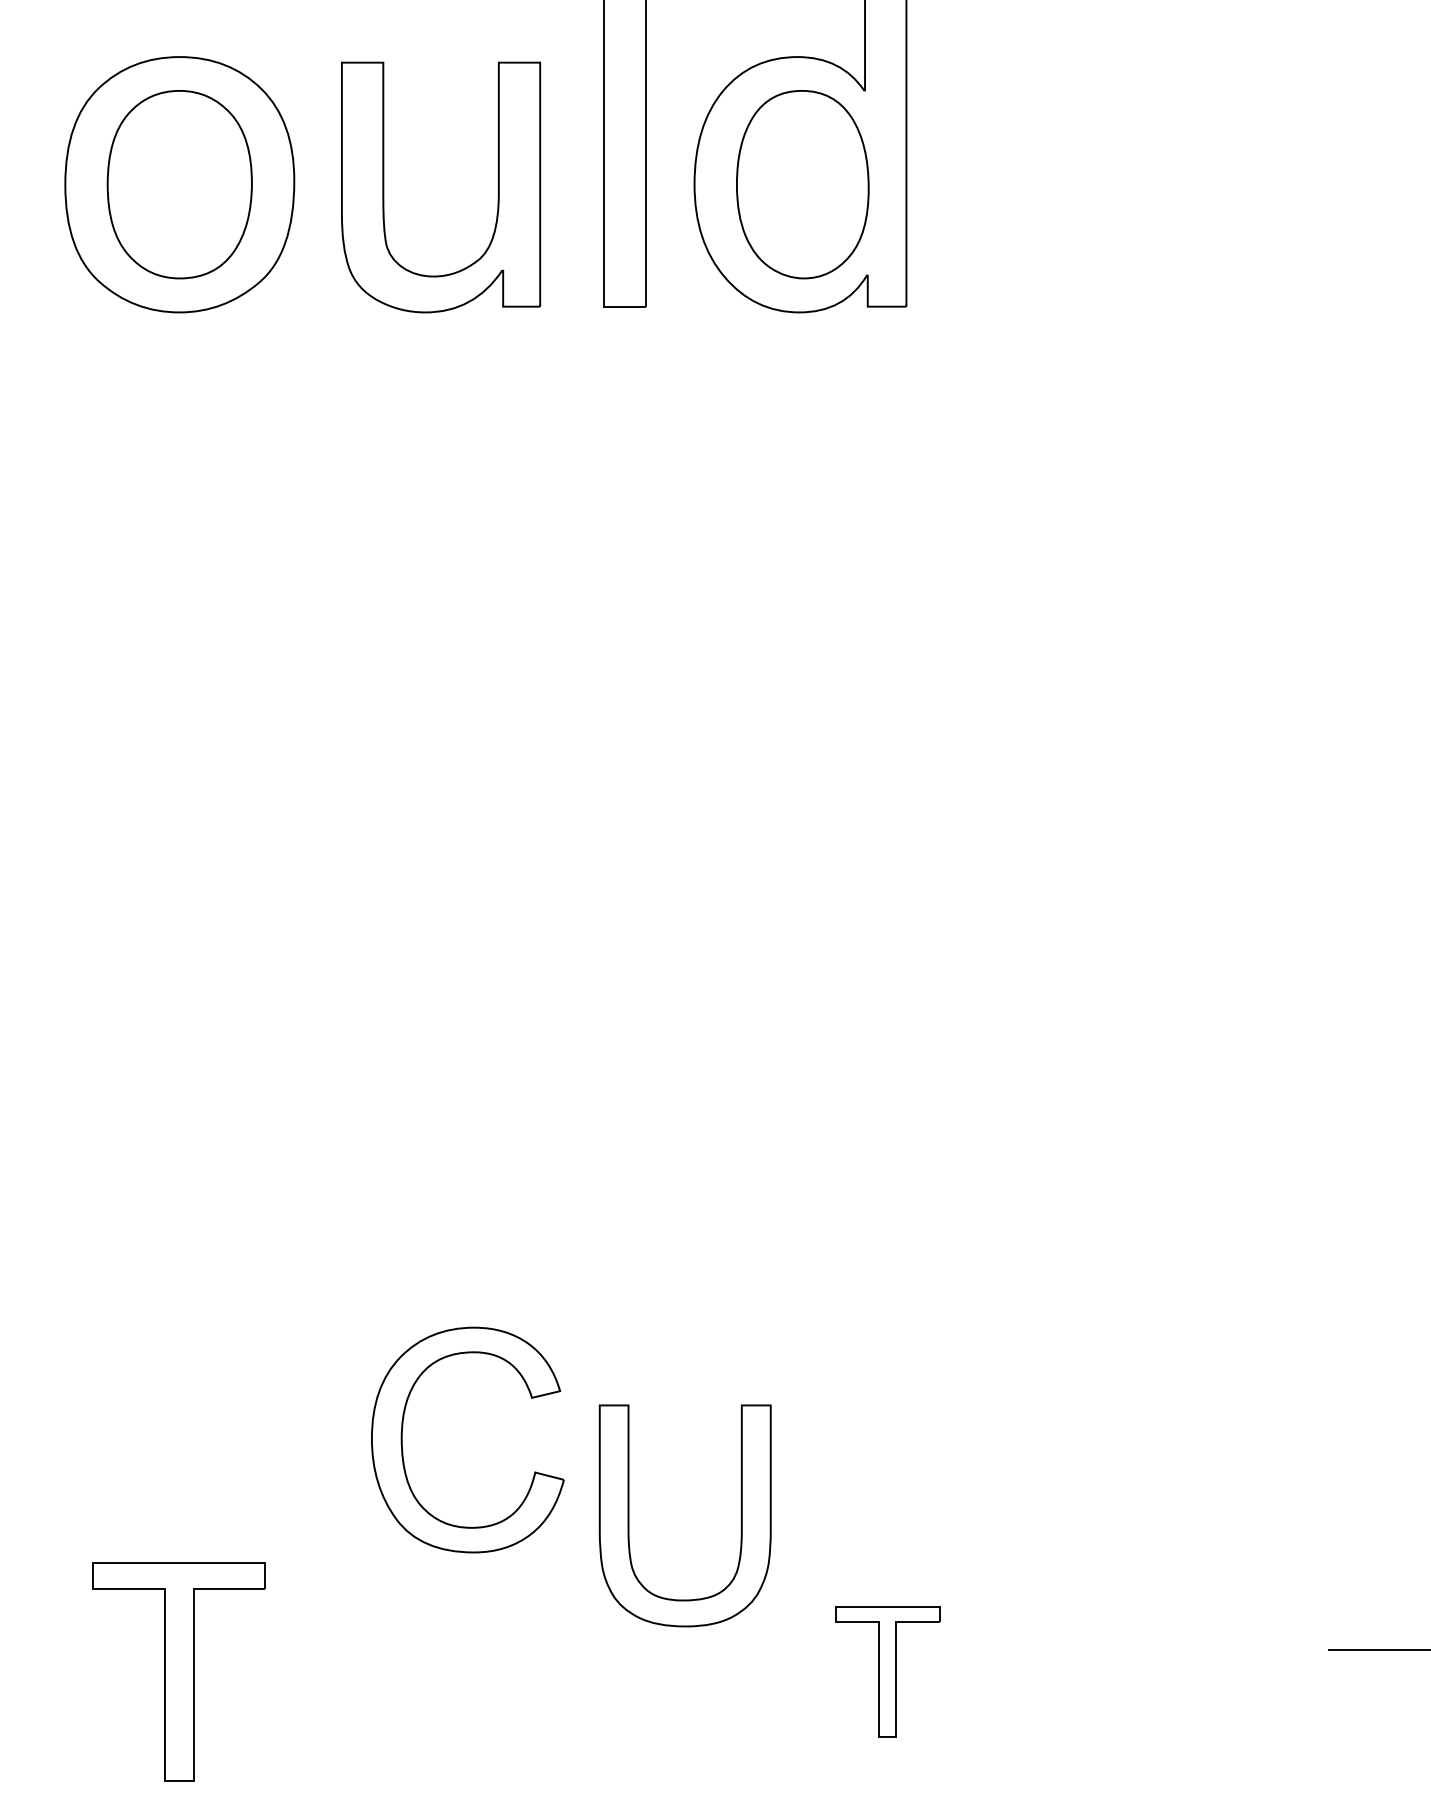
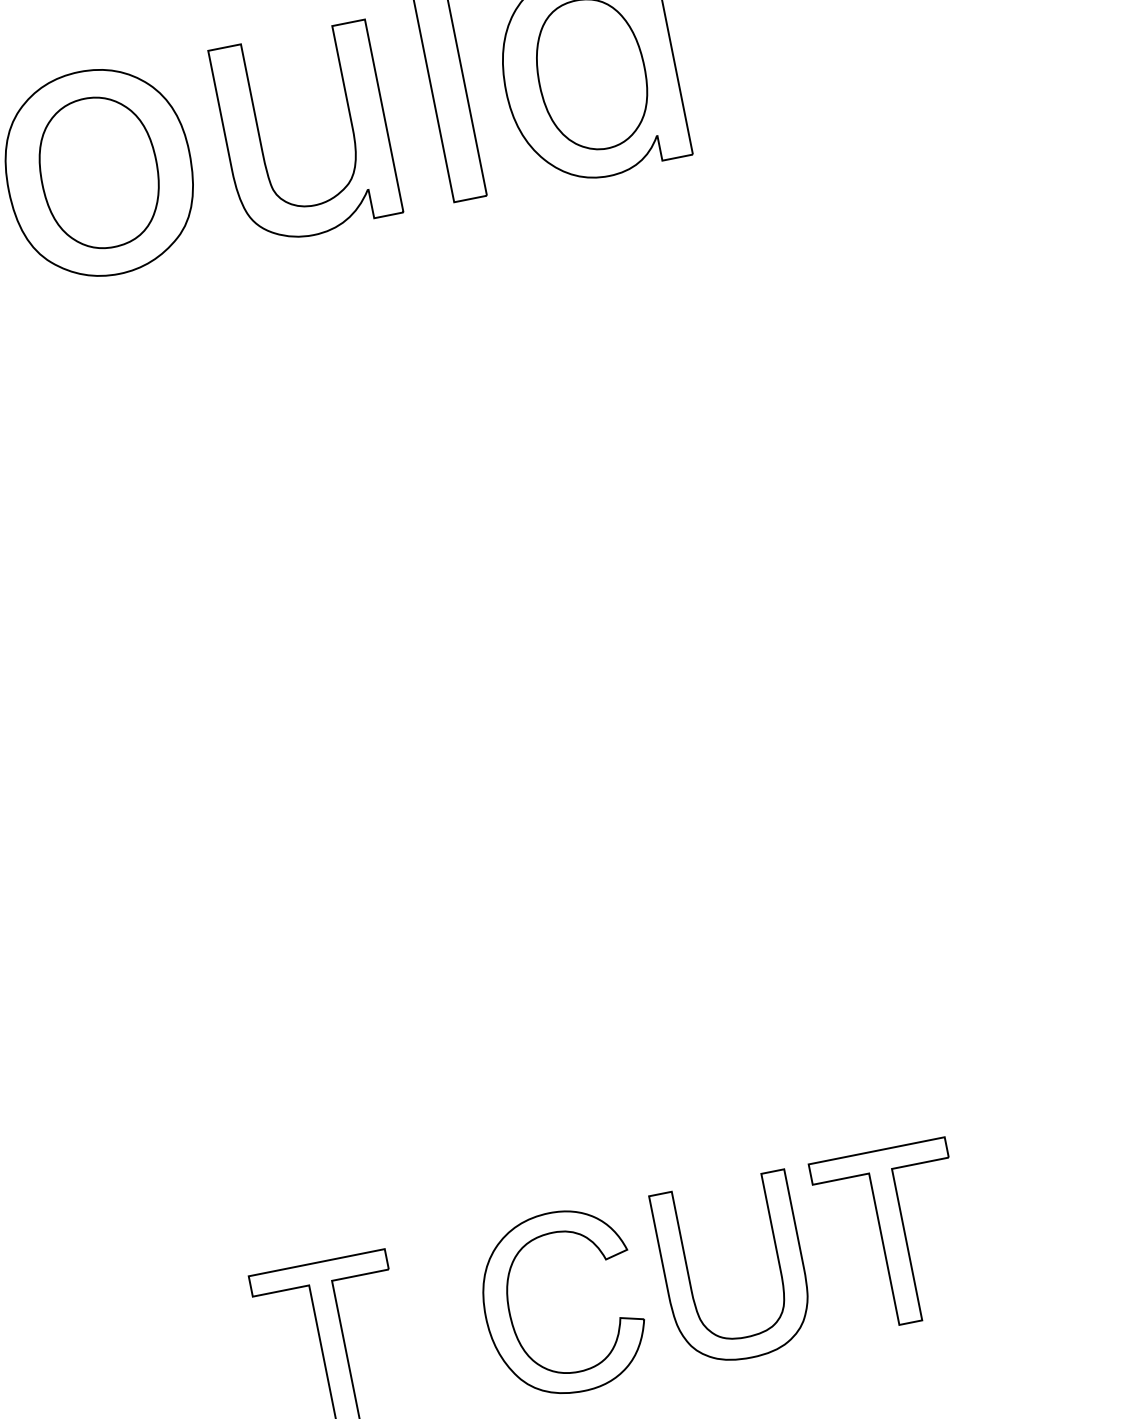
part: (402, 1439) -> (510, 1312), moved
part: (629, 1515) -> (689, 1278), moved
part: (887, 1671) -> (893, 1236), size x1.67

